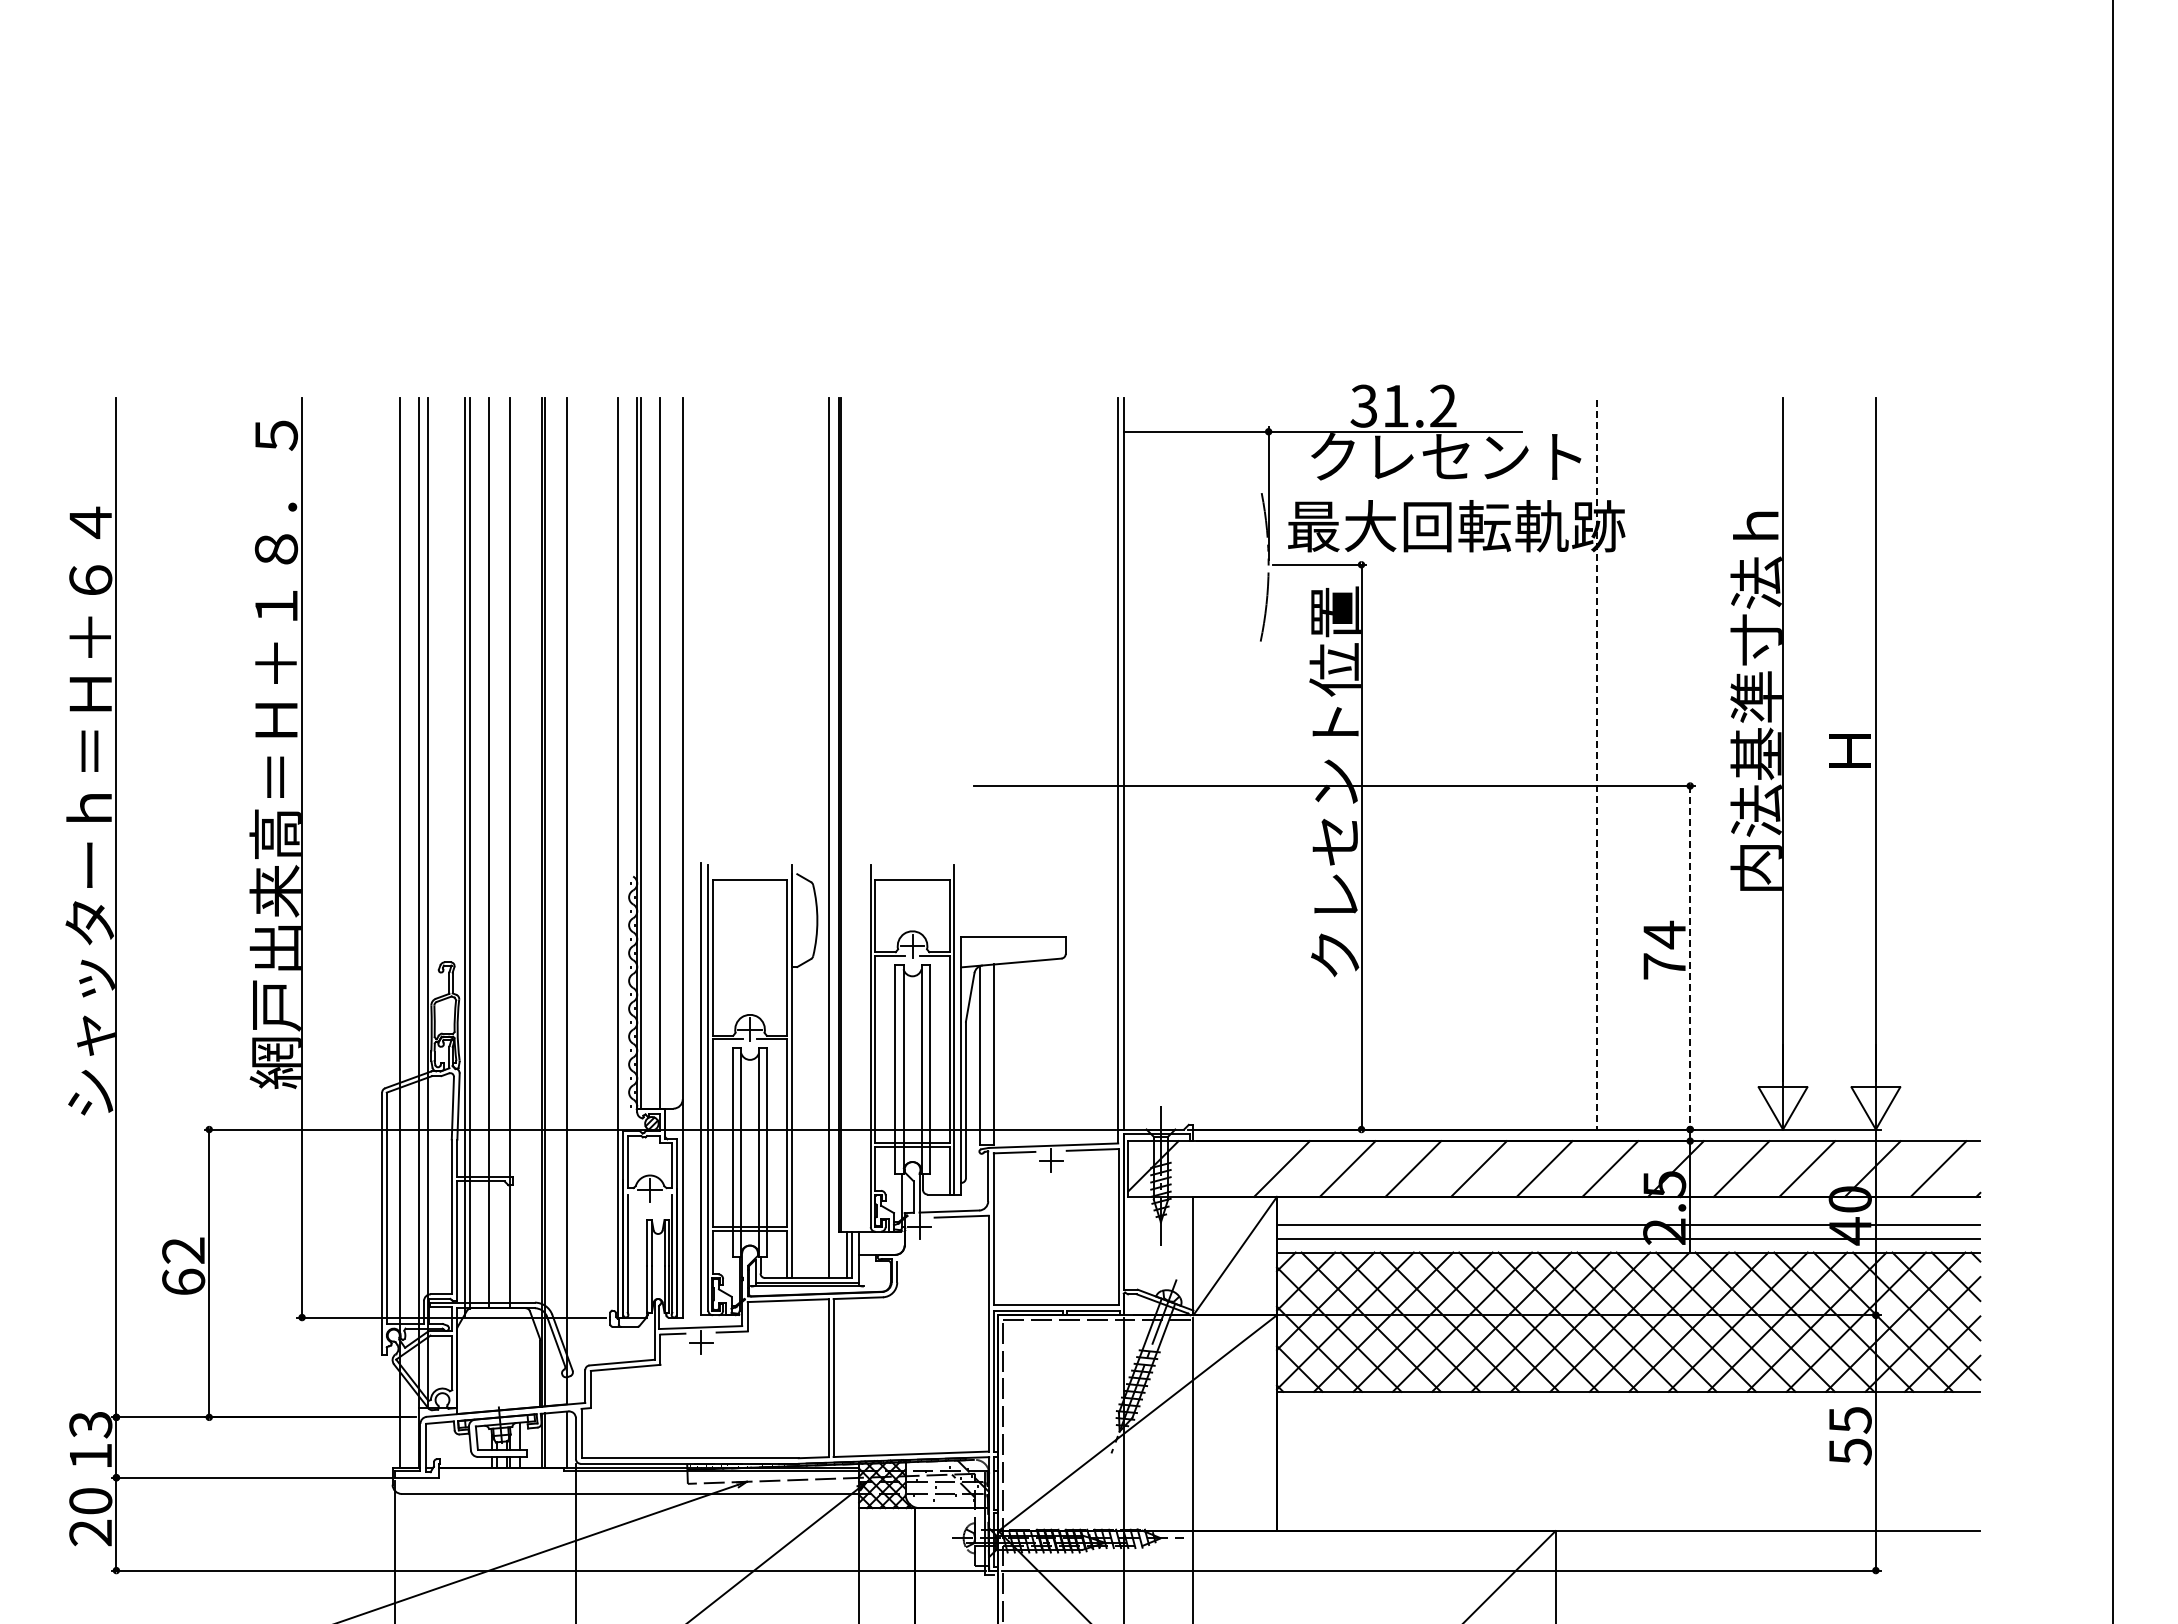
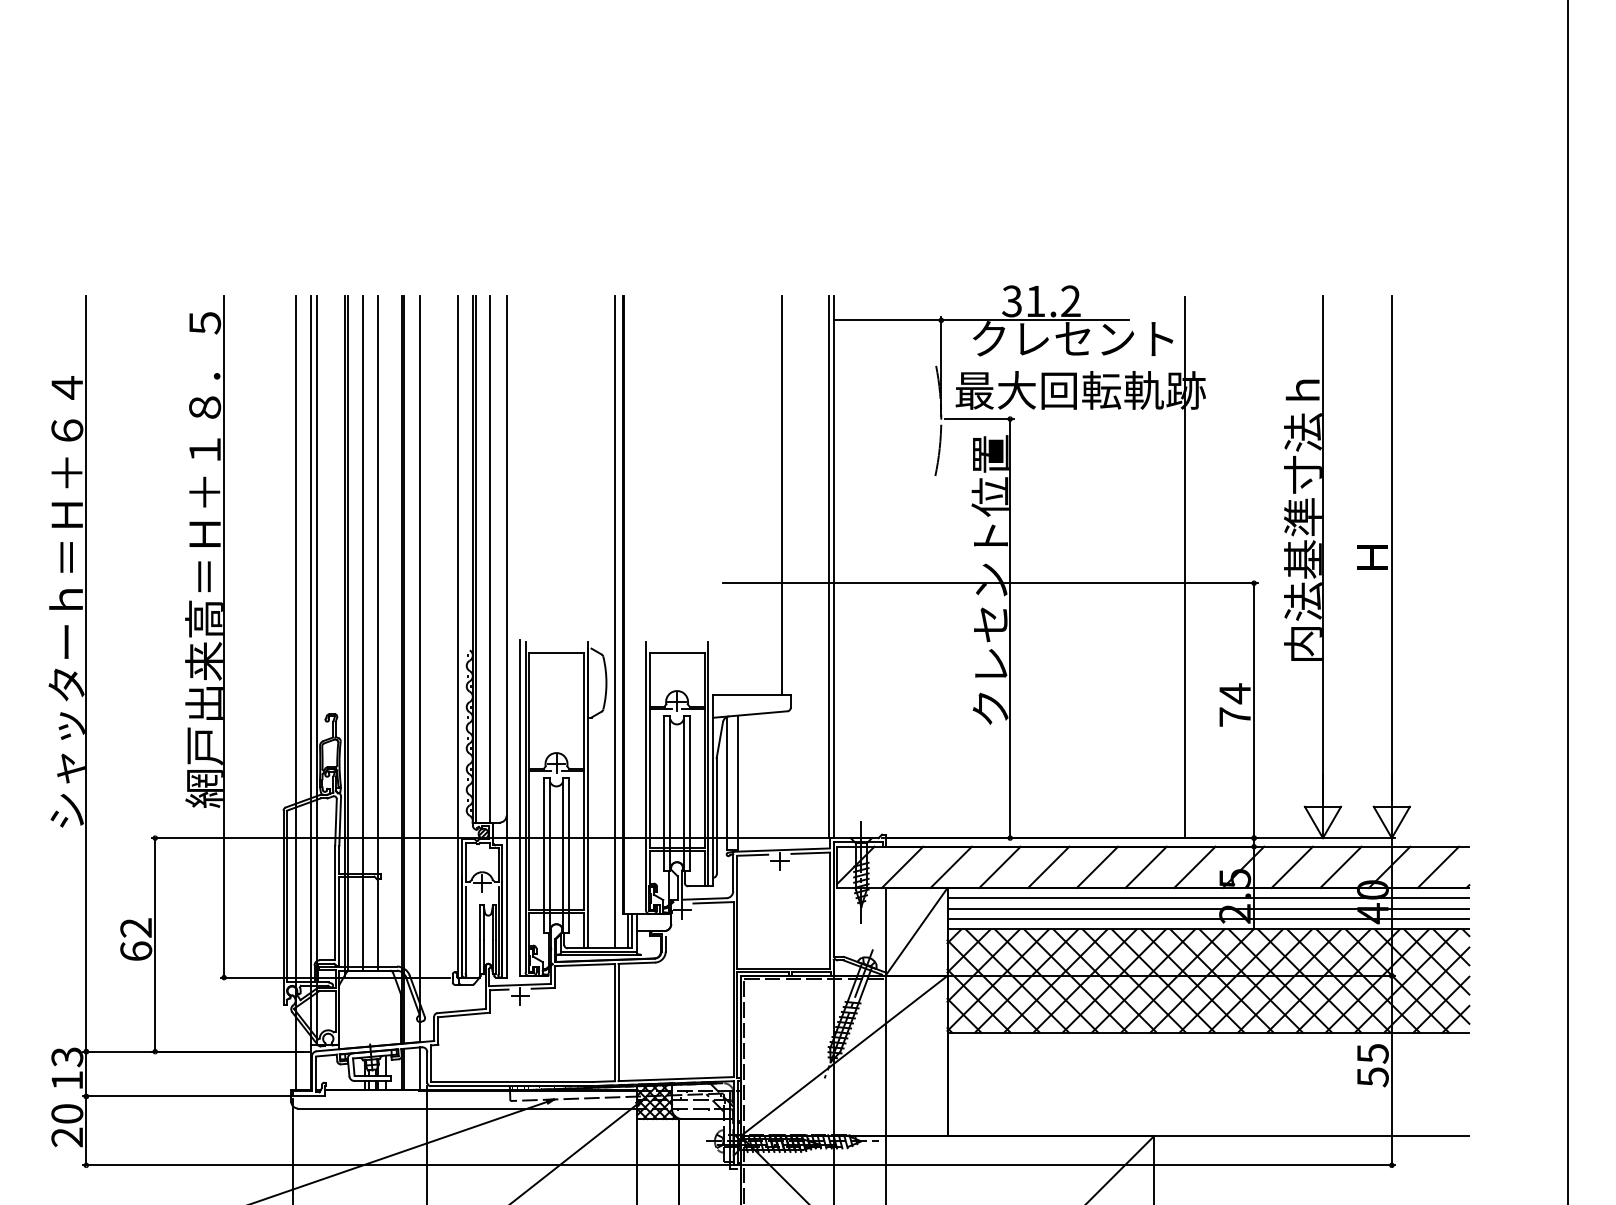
line: (1054, 667) -> (782, 495), added
line: (1597, 764) -> (1185, 567), dashed -> solid
line: (1690, 957) -> (1254, 710), dashed -> solid
line: (1216, 1168) -> (902, 867), added
line: (1628, 1210) -> (1208, 898), added

